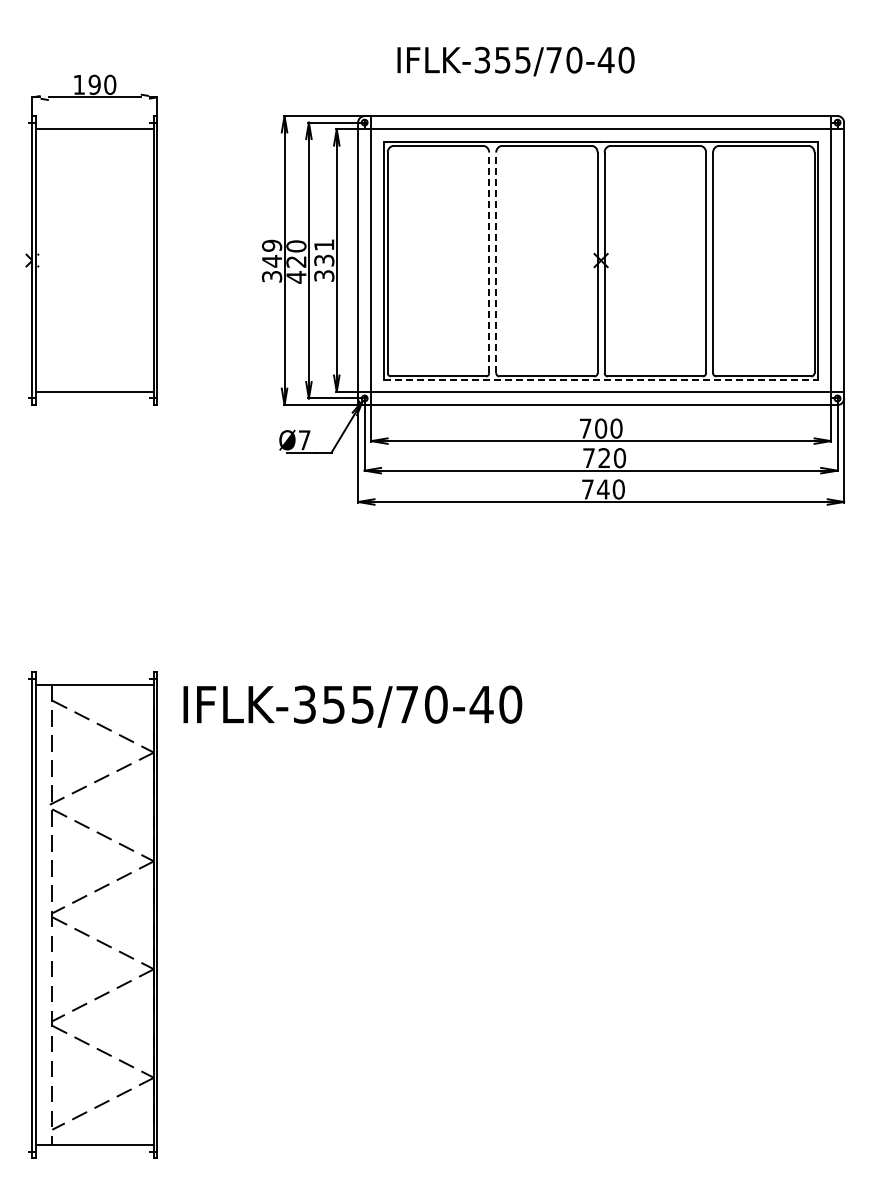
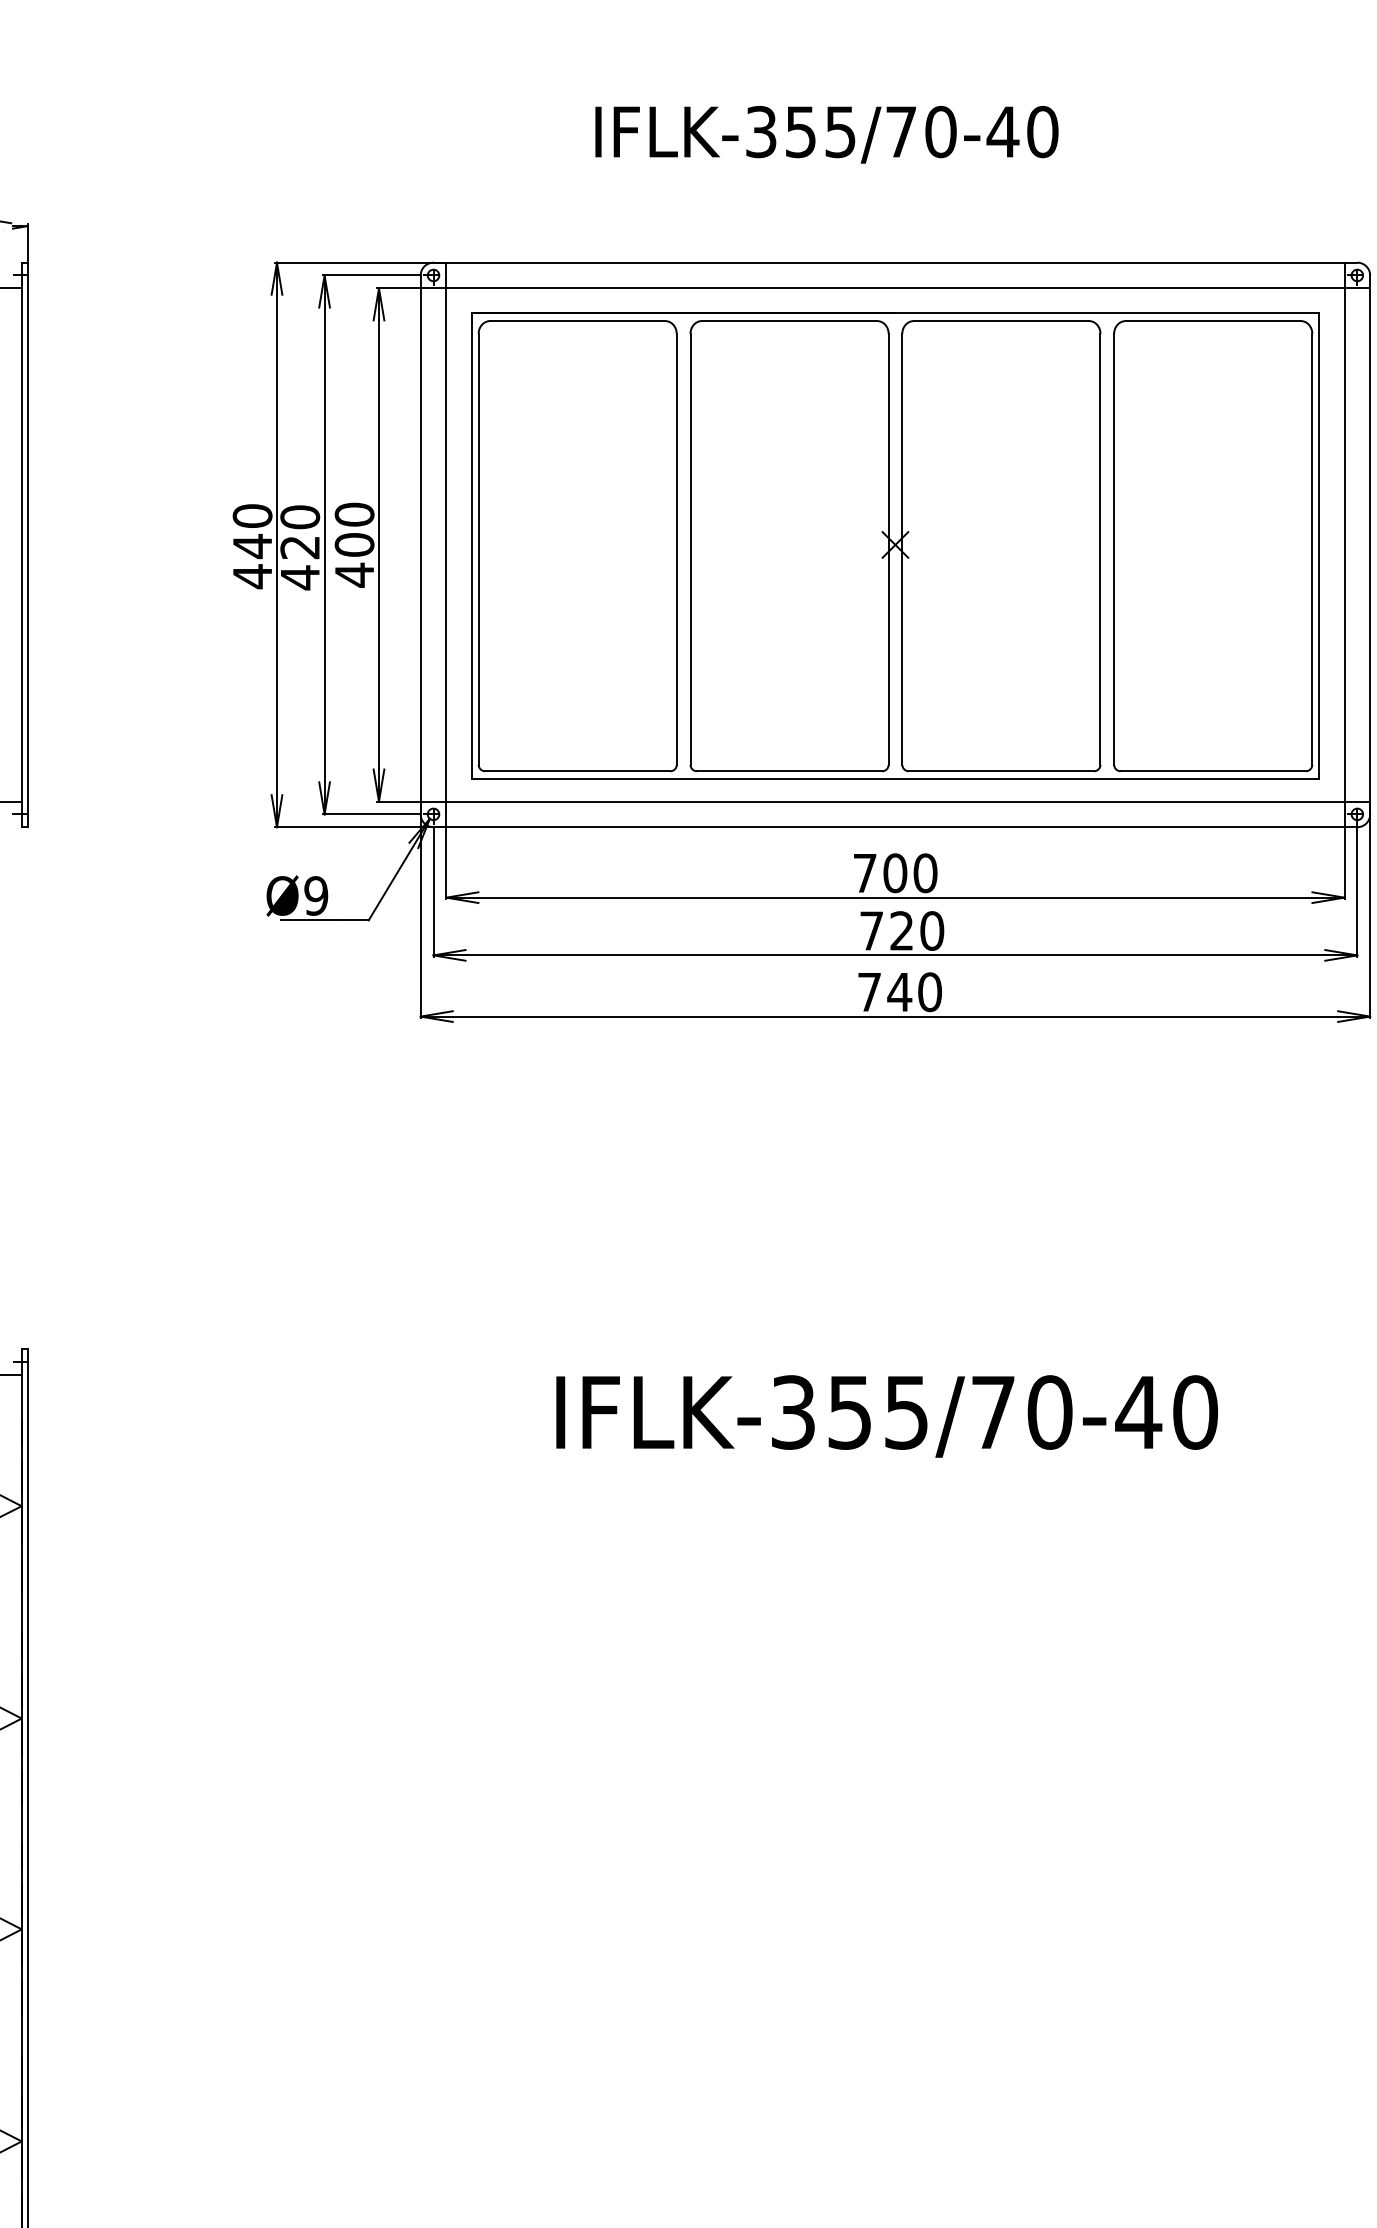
text: (515, 61) -> (825, 134), moved
text: (324, 260) -> (355, 544), 331 -> 400
text: (271, 261) -> (251, 546), 349 -> 440
line: (489, 262) -> (677, 548), dashed -> solid
line: (496, 262) -> (691, 548), dashed -> solid
line: (601, 380) -> (896, 779), dashed -> solid
text: (304, 440) -> (315, 896), Ø7 -> Ø9
text: (352, 706) -> (886, 1416), moved

